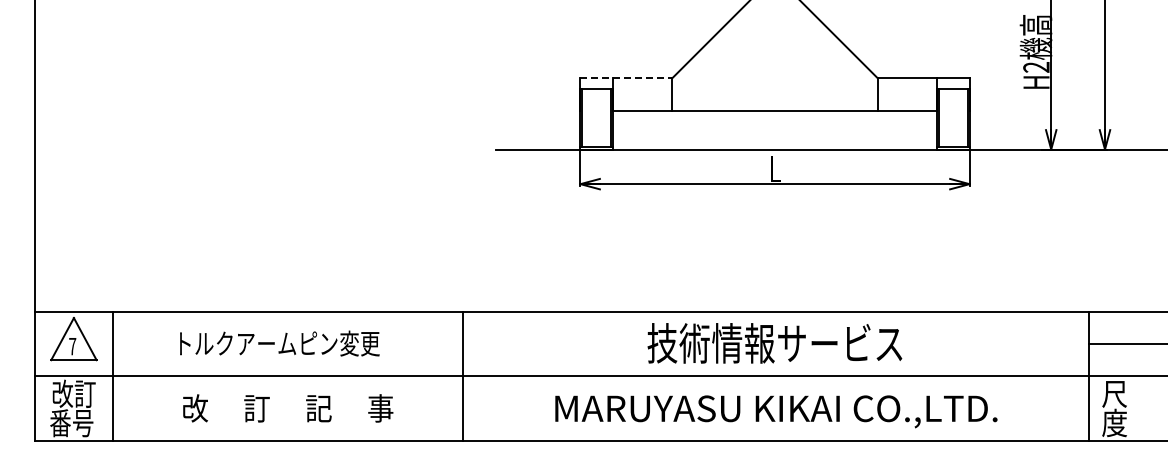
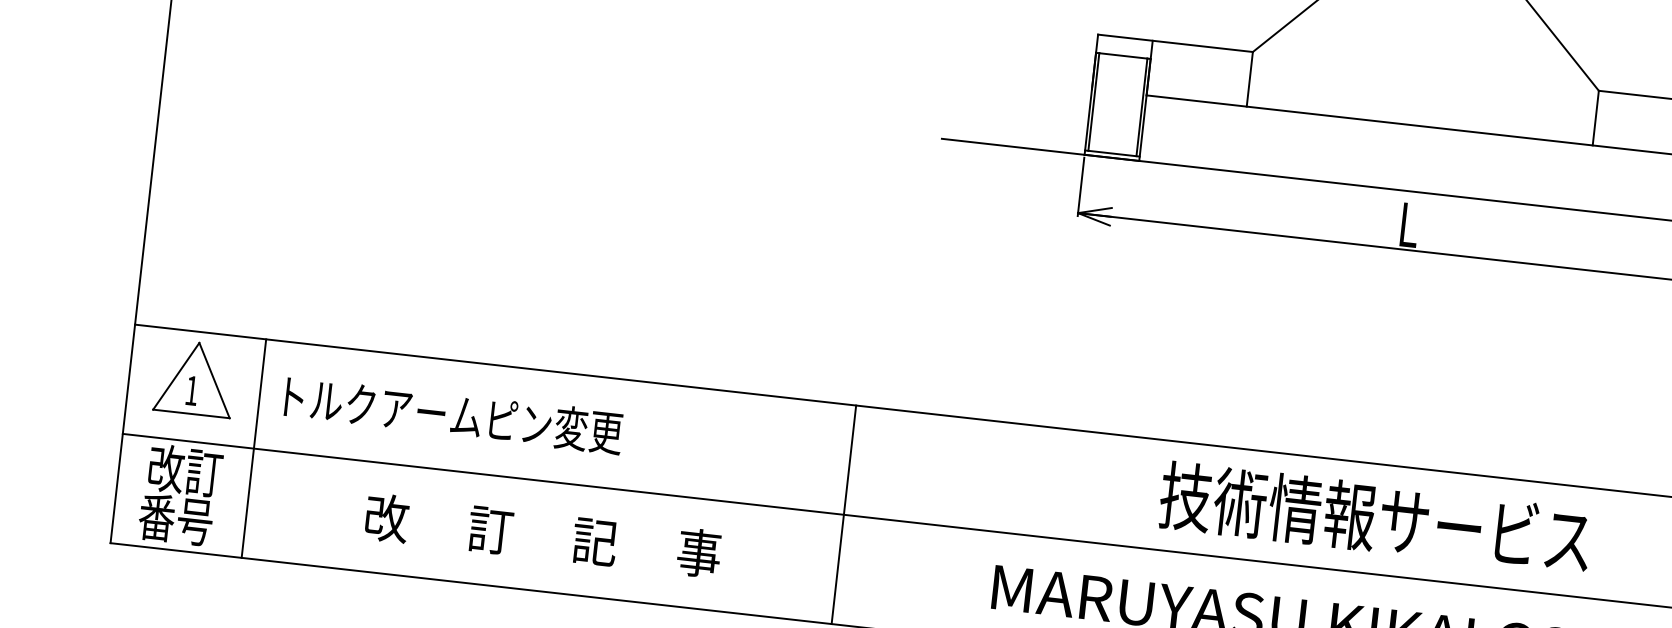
line: (626, 78) -> (1175, 43), dashed -> solid
text: (279, 343) -> (453, 414), moved
text: (72, 346) -> (191, 390), 7 -> 1

